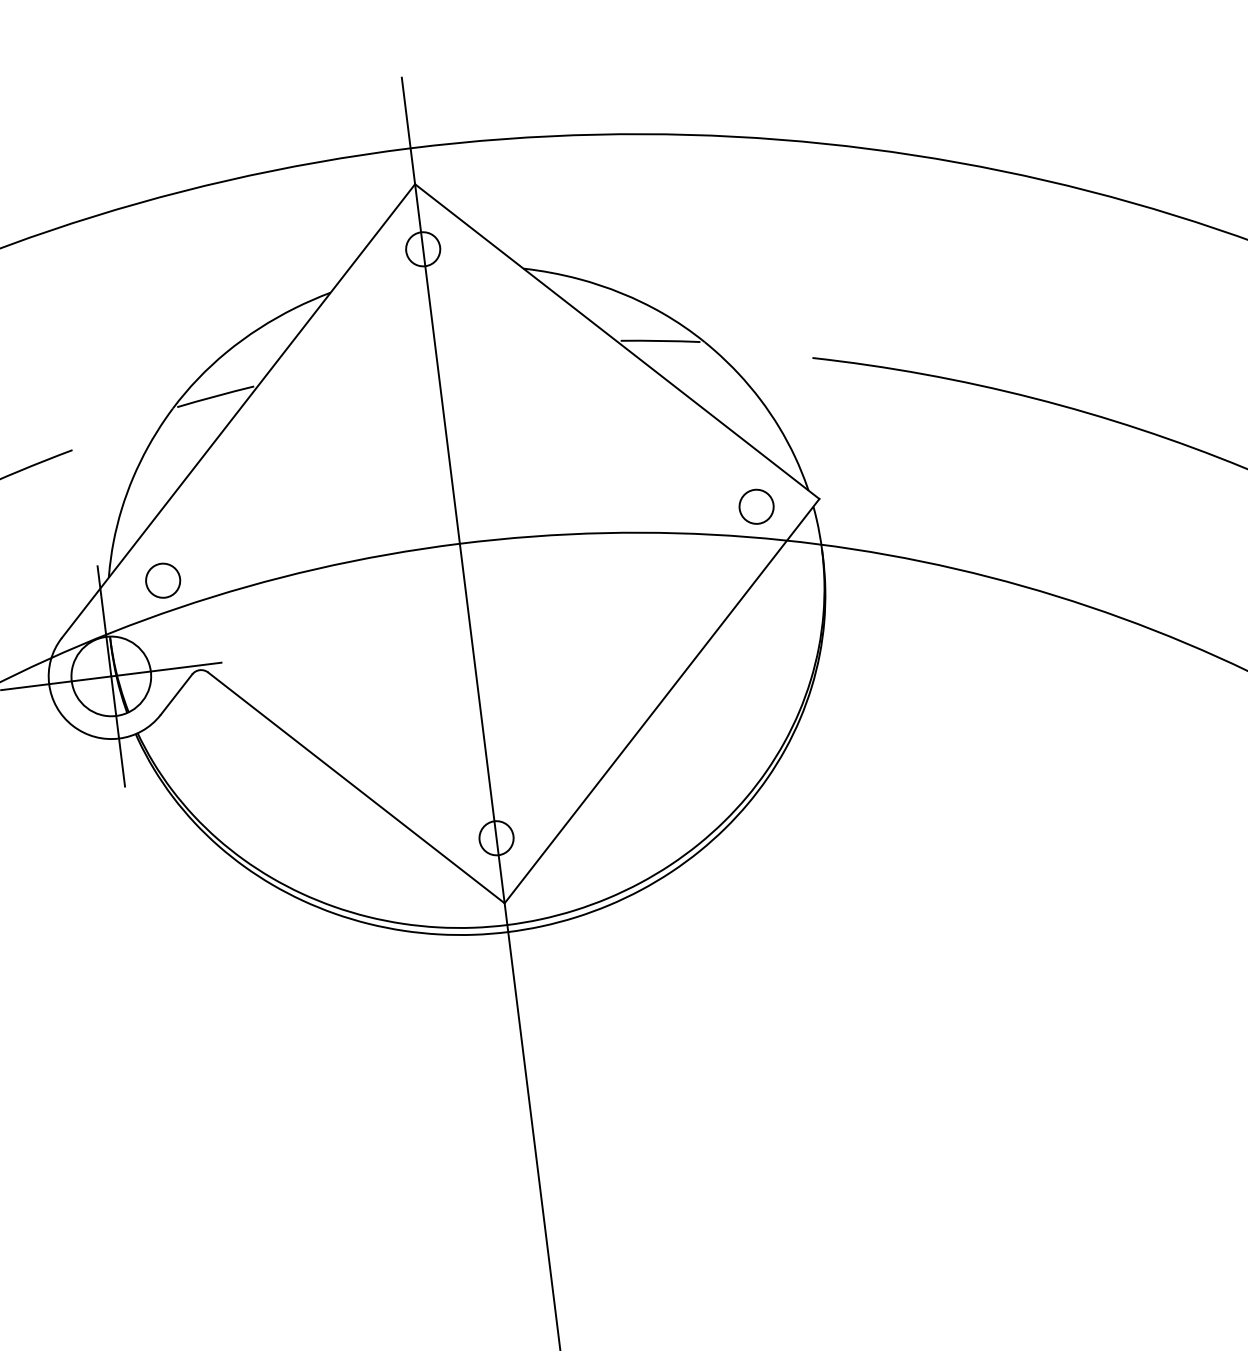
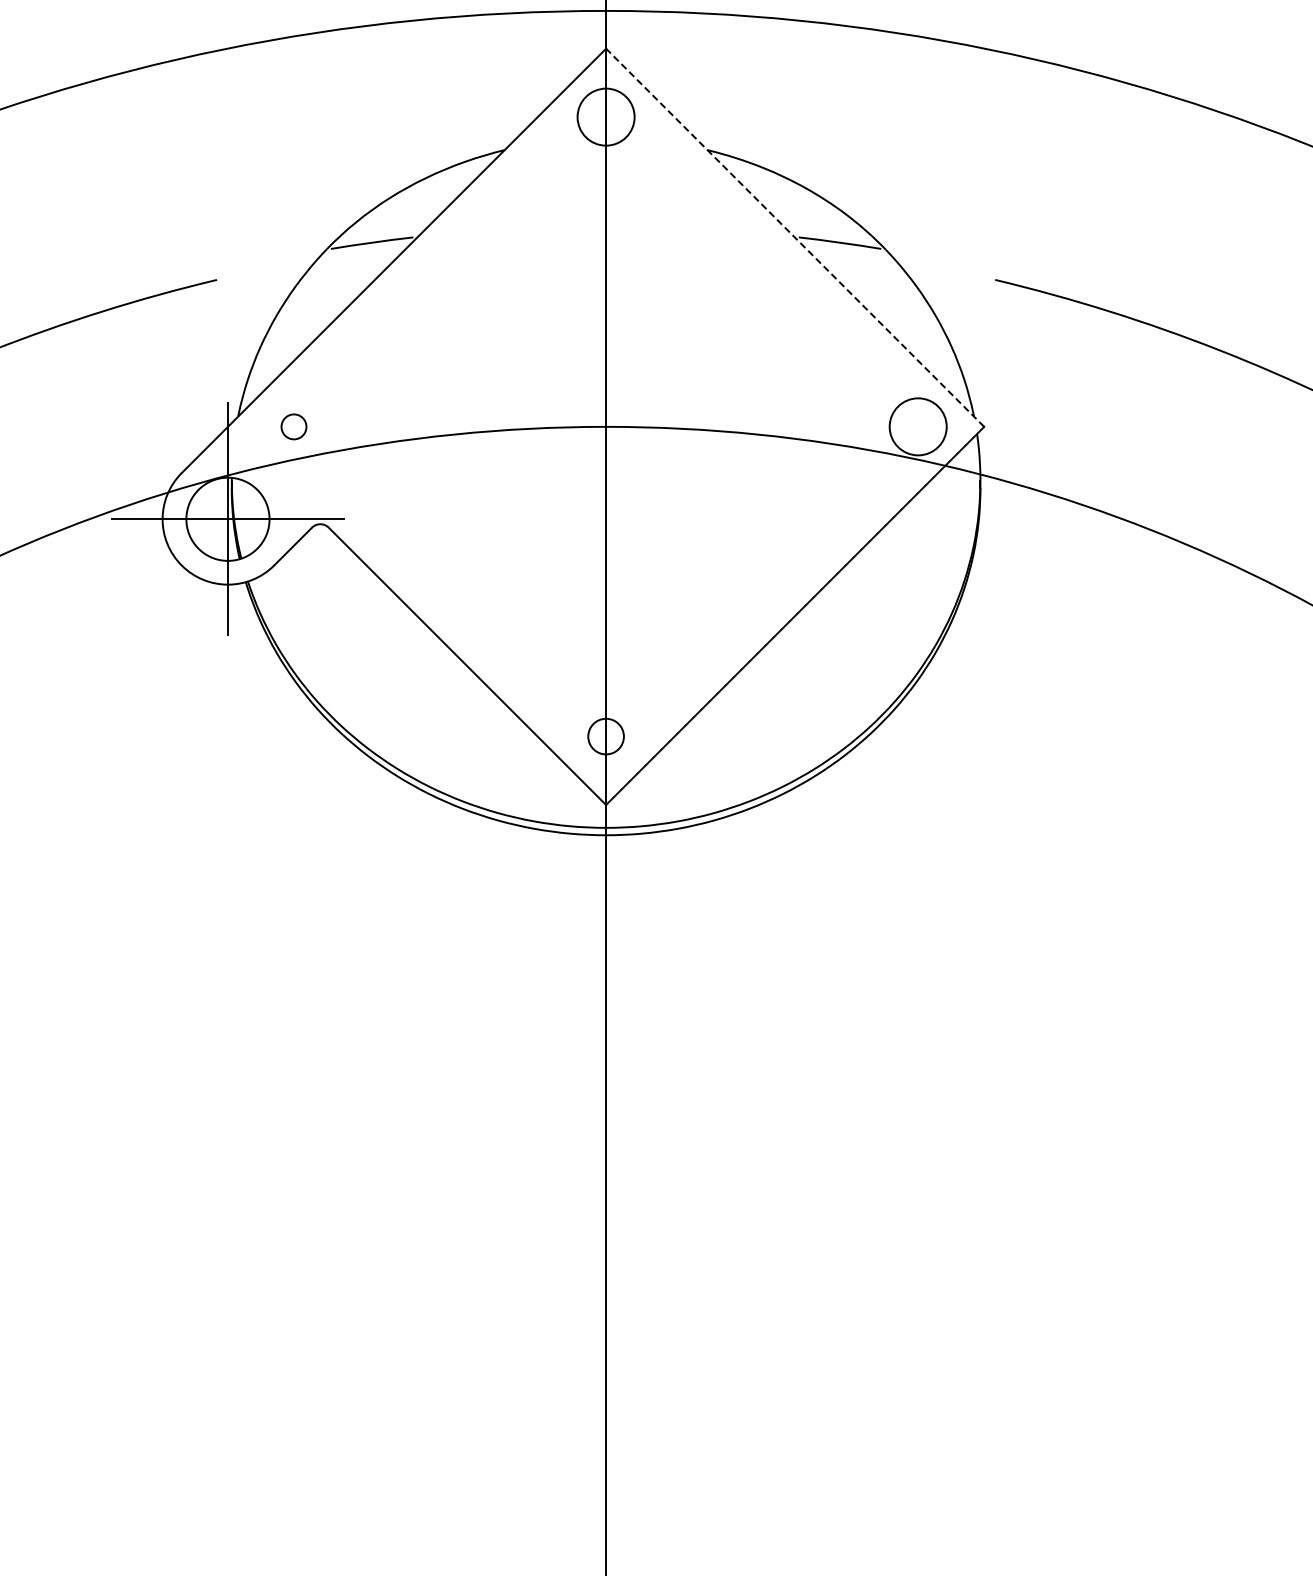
circle: (422, 248) -> (605, 116), size x1.6
line: (616, 341) -> (794, 237), solid -> dashed
circle: (756, 506) -> (918, 426), size x1.6
circle: (162, 580) -> (293, 426), size x0.7

